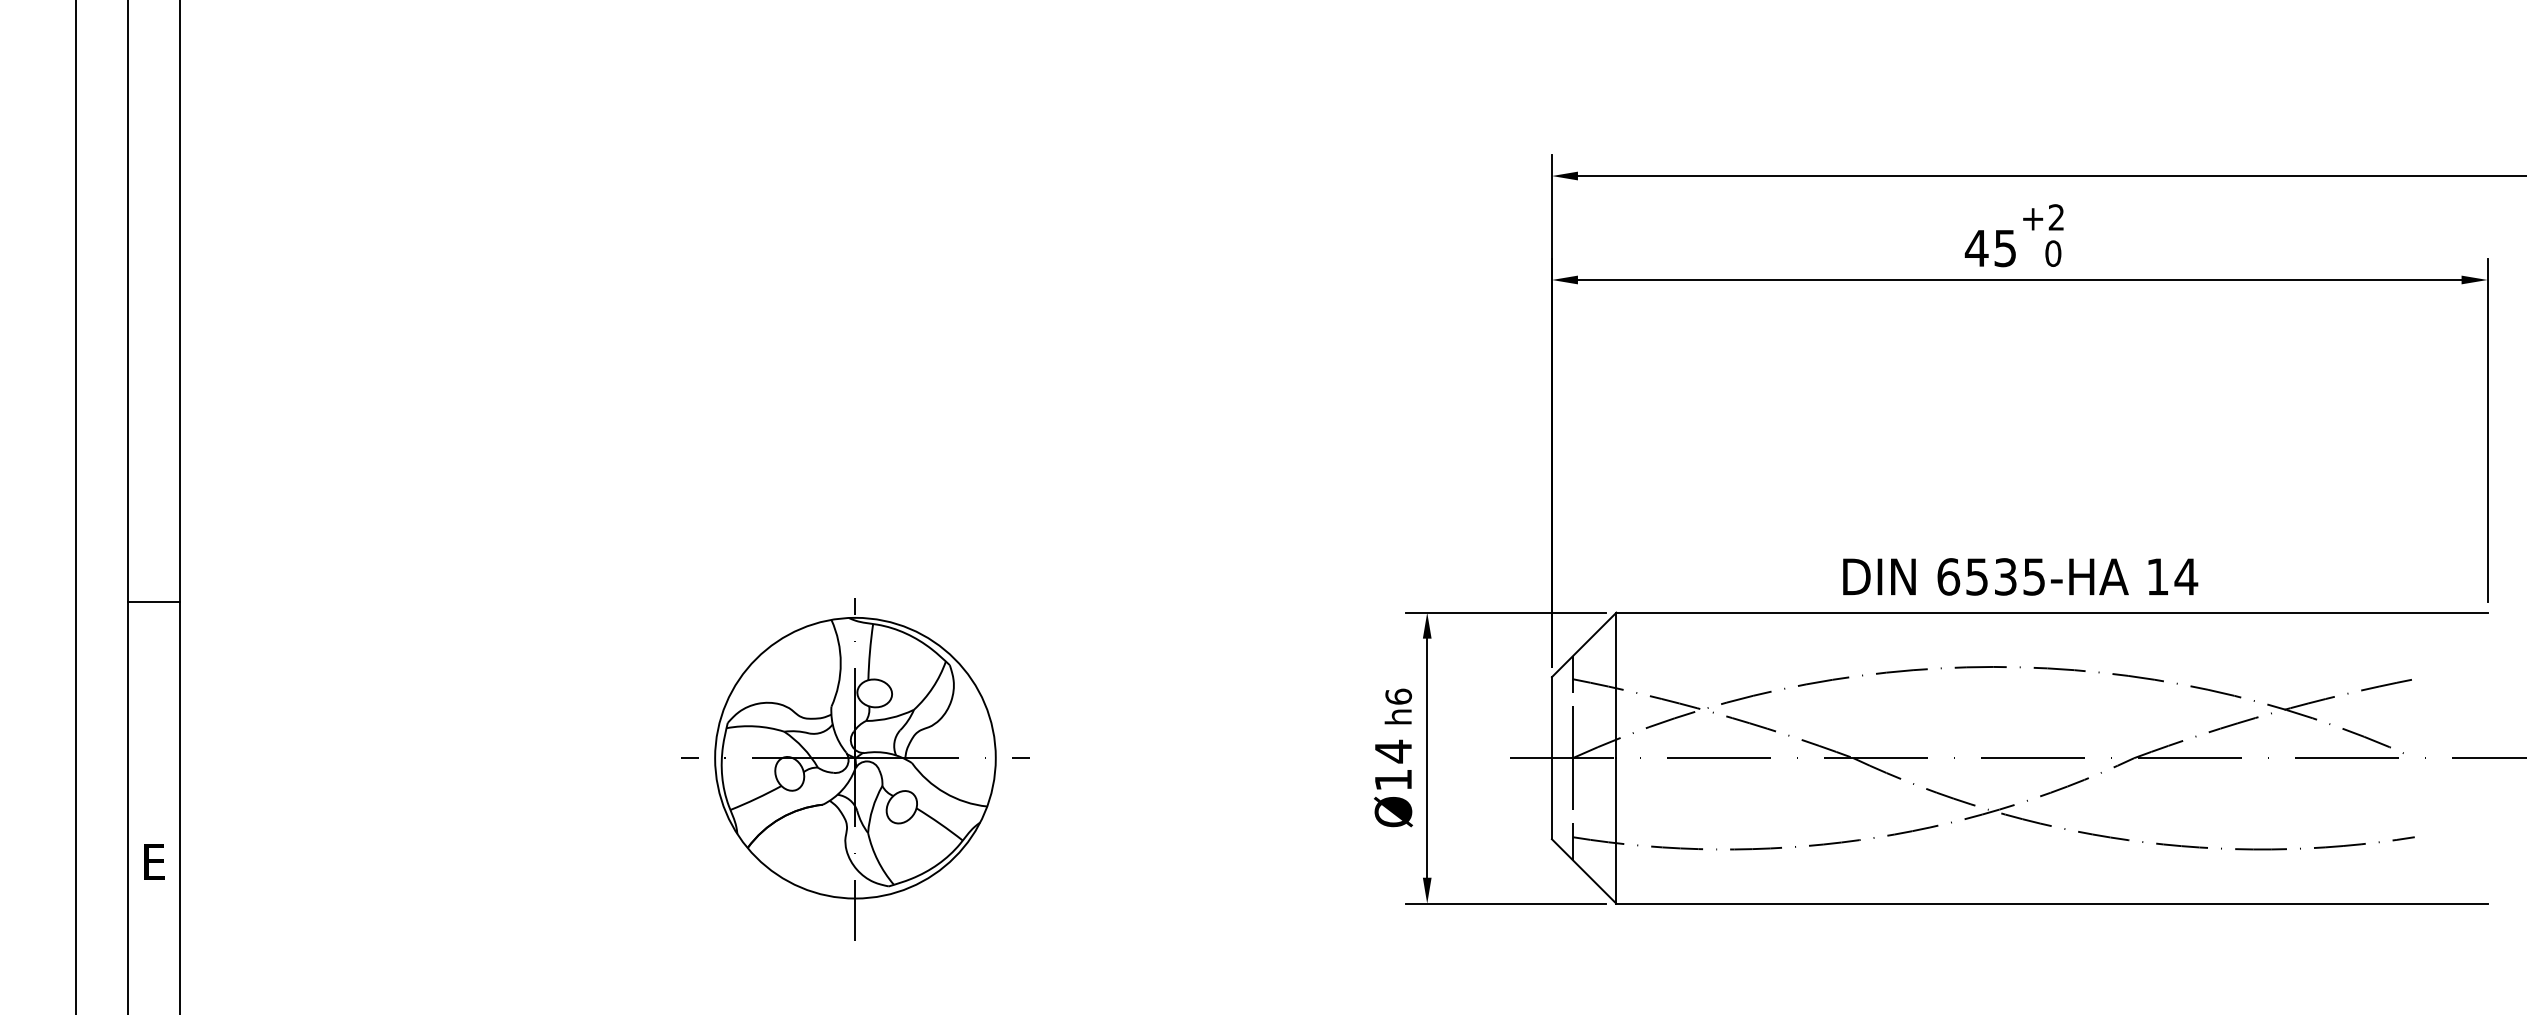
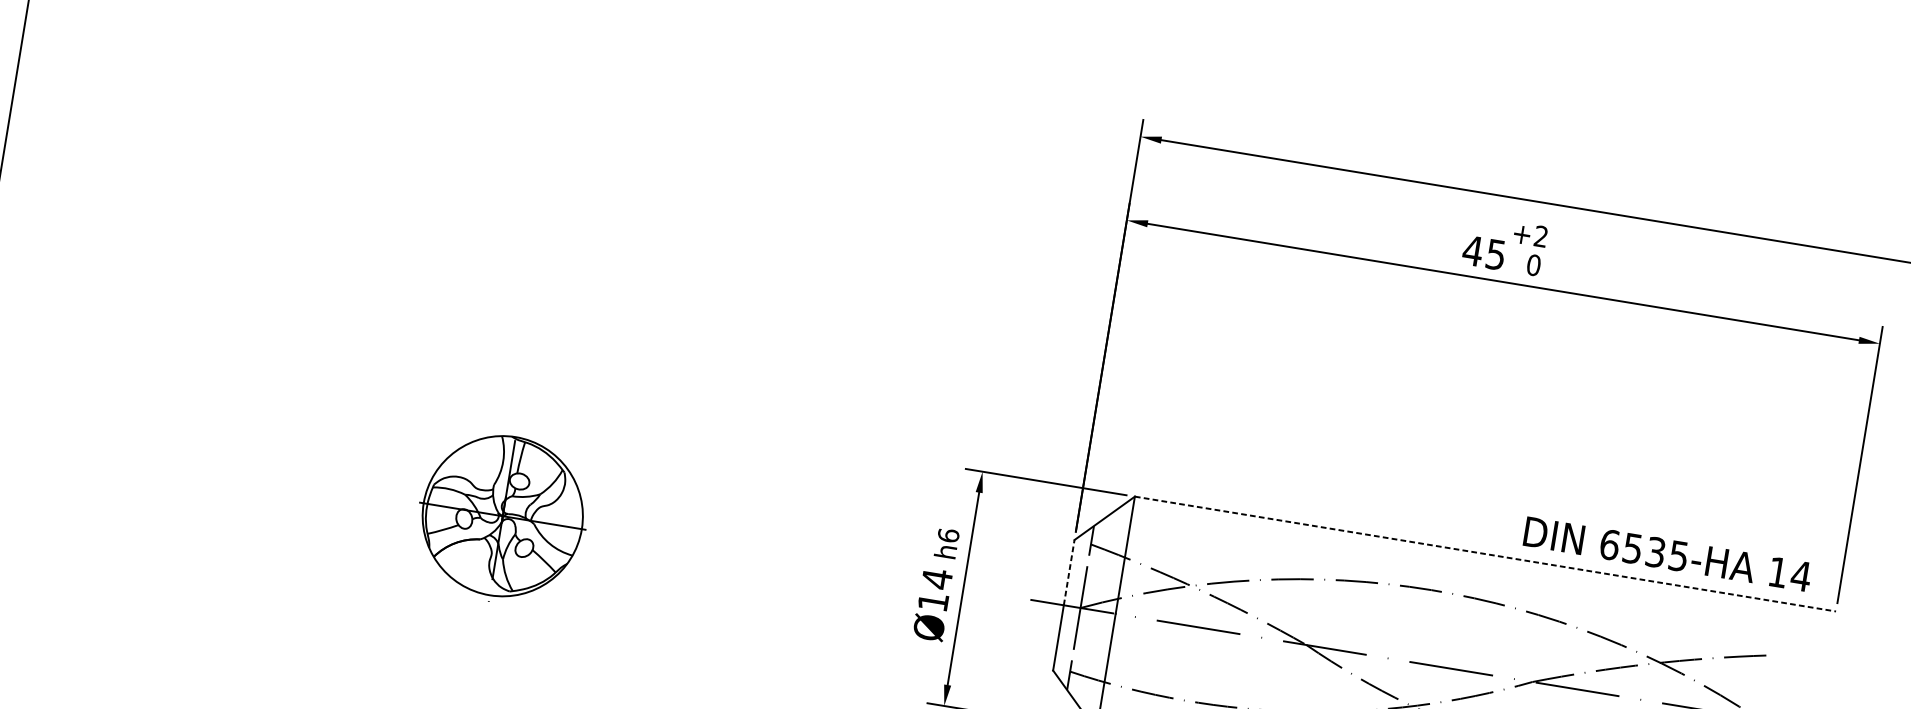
text: (2020, 576) -> (1667, 554), moved
line: (2052, 612) -> (1485, 554), solid -> dashed
line: (1551, 717) -> (1068, 572), solid -> dashed
part: (855, 769) -> (501, 522), size x0.7

